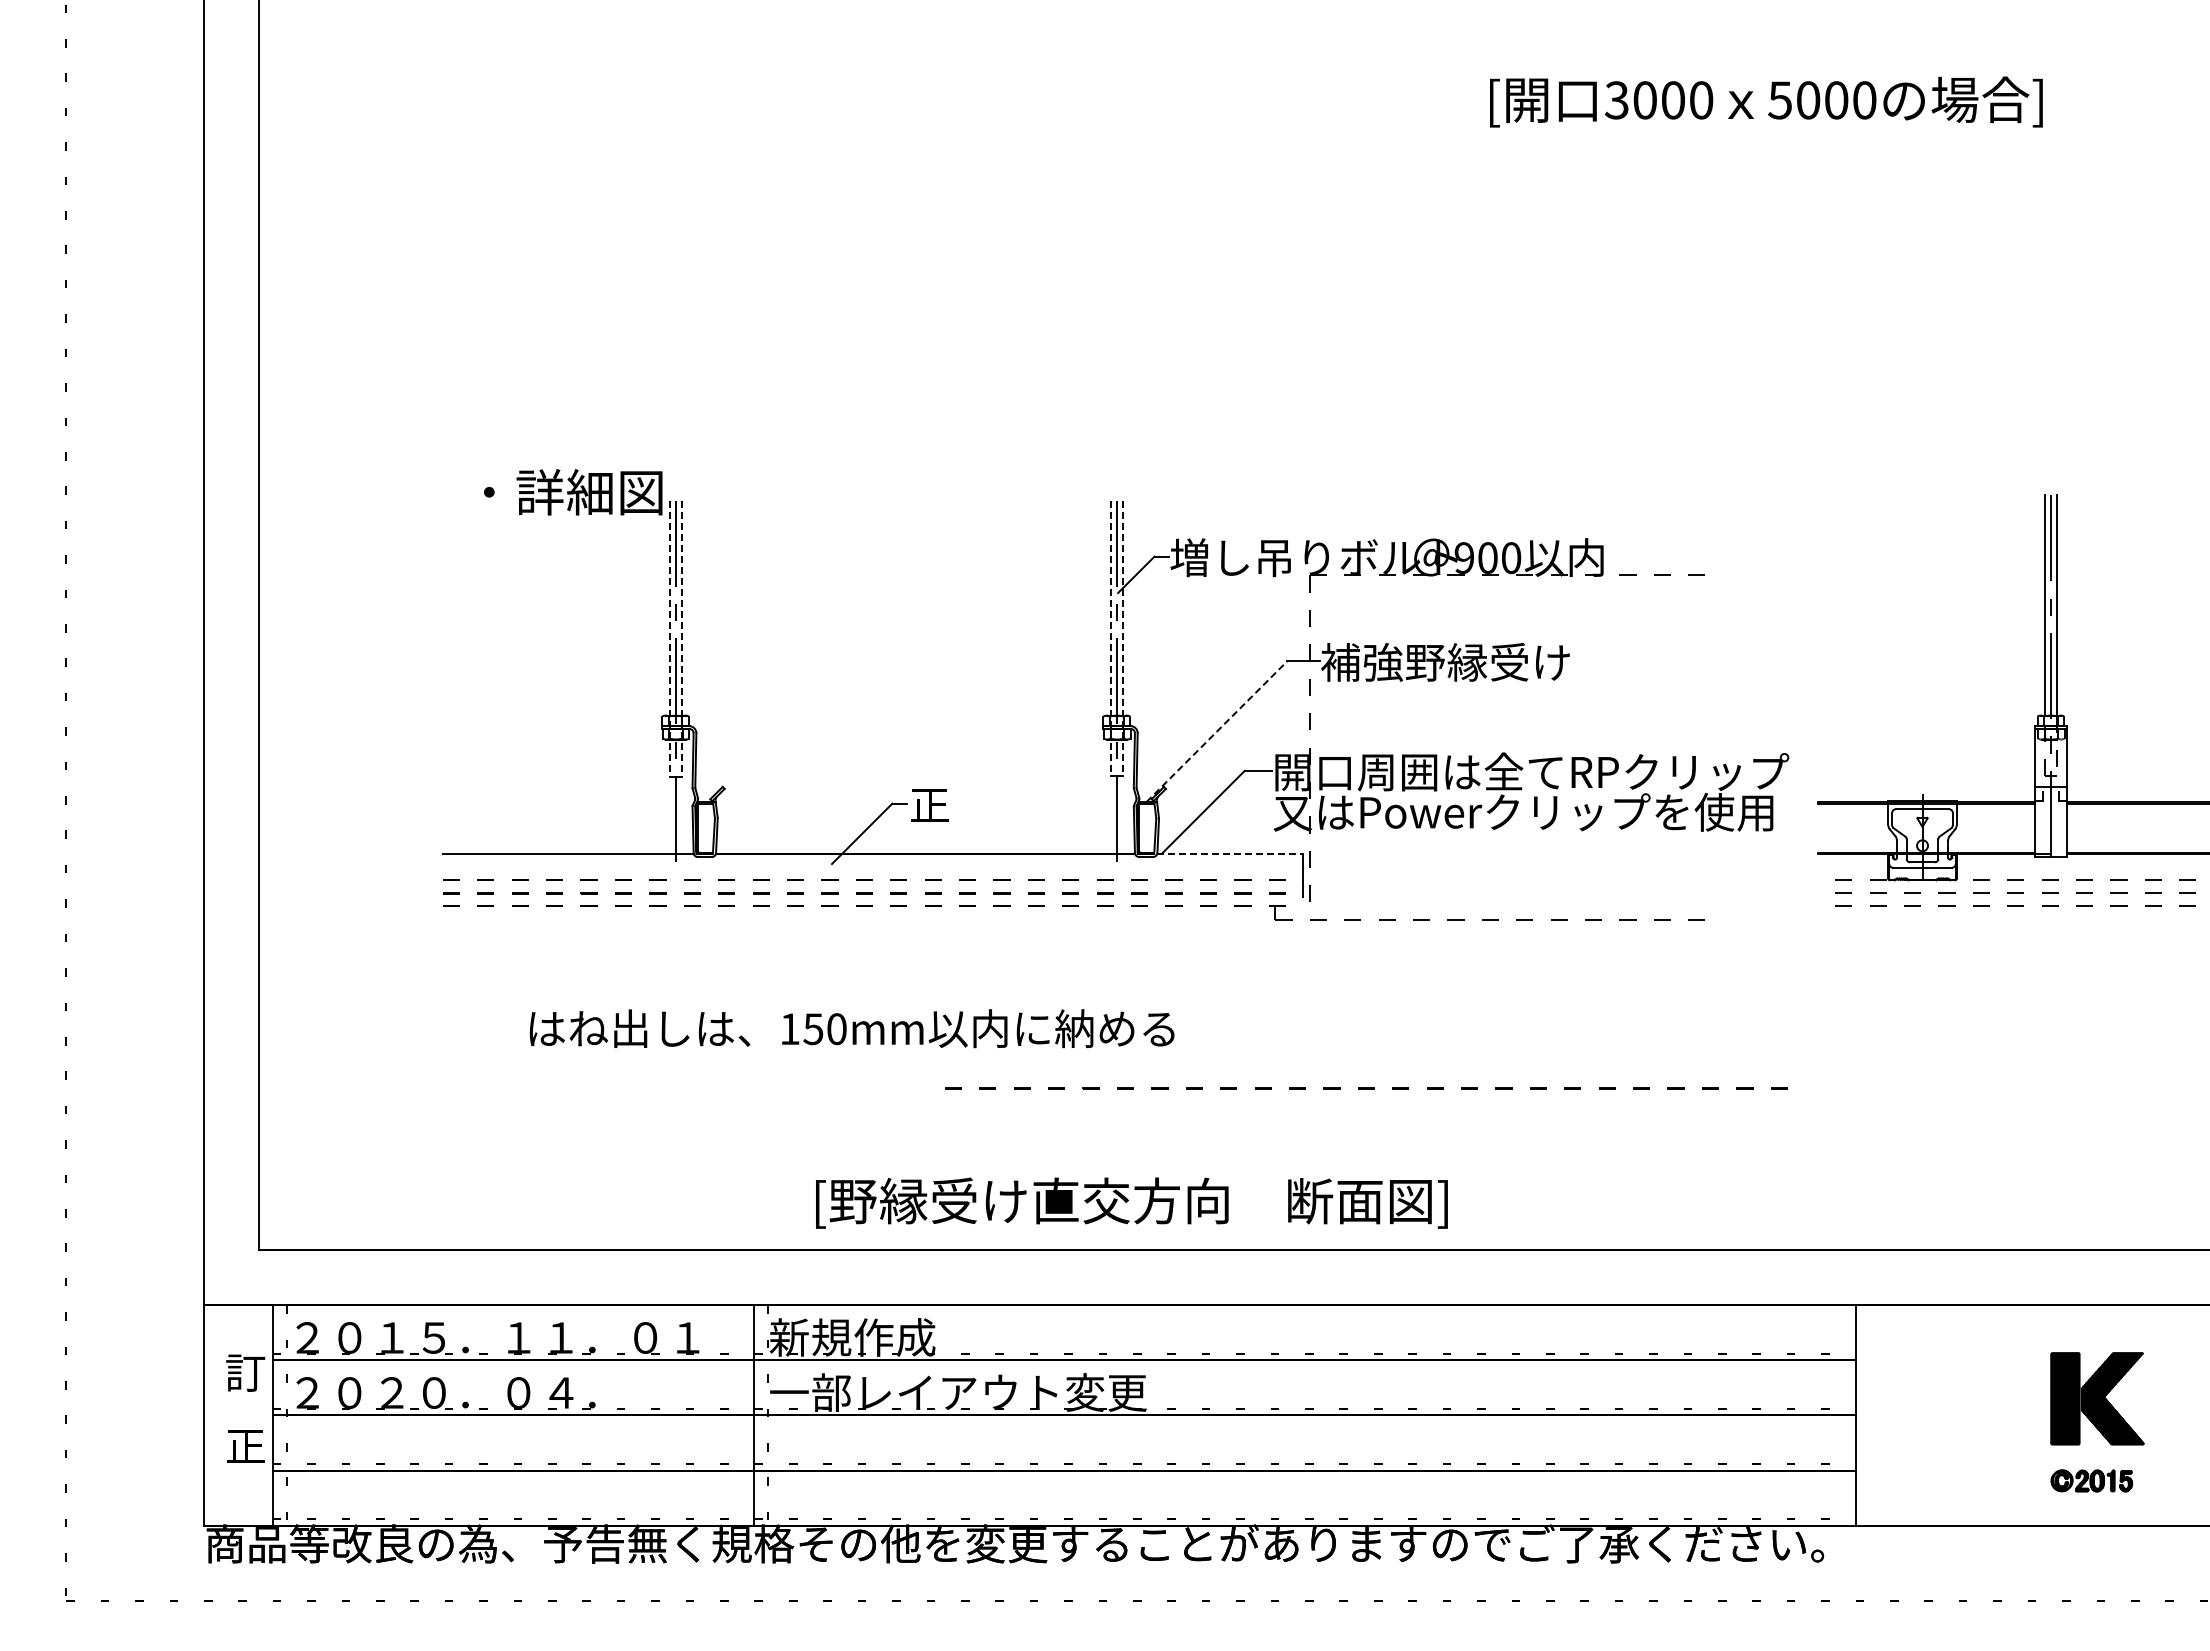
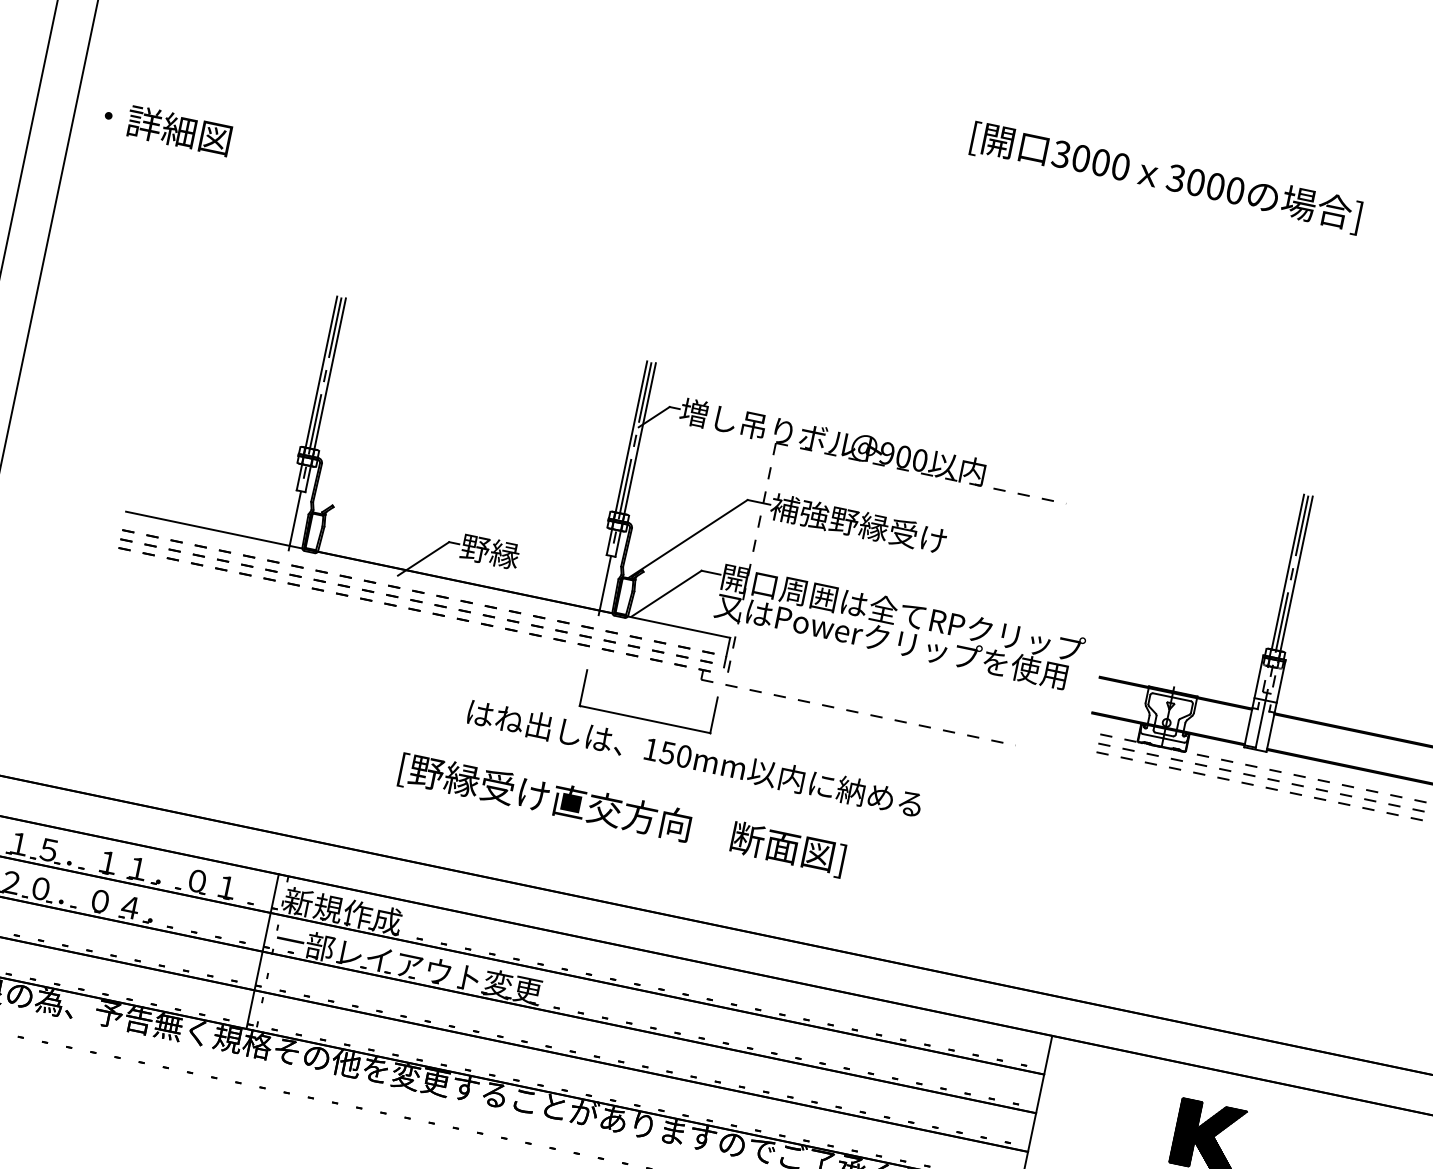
text: (1779, 100) -> (1175, 178), 5000 -> 3000
text: (573, 492) -> (167, 128), moved
line: (669, 638) -> (316, 393), dashed -> solid
line: (681, 638) -> (325, 395), dashed -> solid
line: (1110, 638) -> (626, 458), dashed -> solid
line: (1123, 638) -> (635, 460), dashed -> solid
line: (1216, 731) -> (687, 538), dashed -> solid
text: (950, 804) -> (489, 551), 正 -> 野縁
line: (1230, 854) -> (679, 627), dashed -> solid
part: (1210, 989) -> (645, 719), added
text: (851, 1028) -> (694, 758), moved
part: (1366, 1088) -> (740, 811), removed
text: (1131, 1202) -> (621, 814), moved

